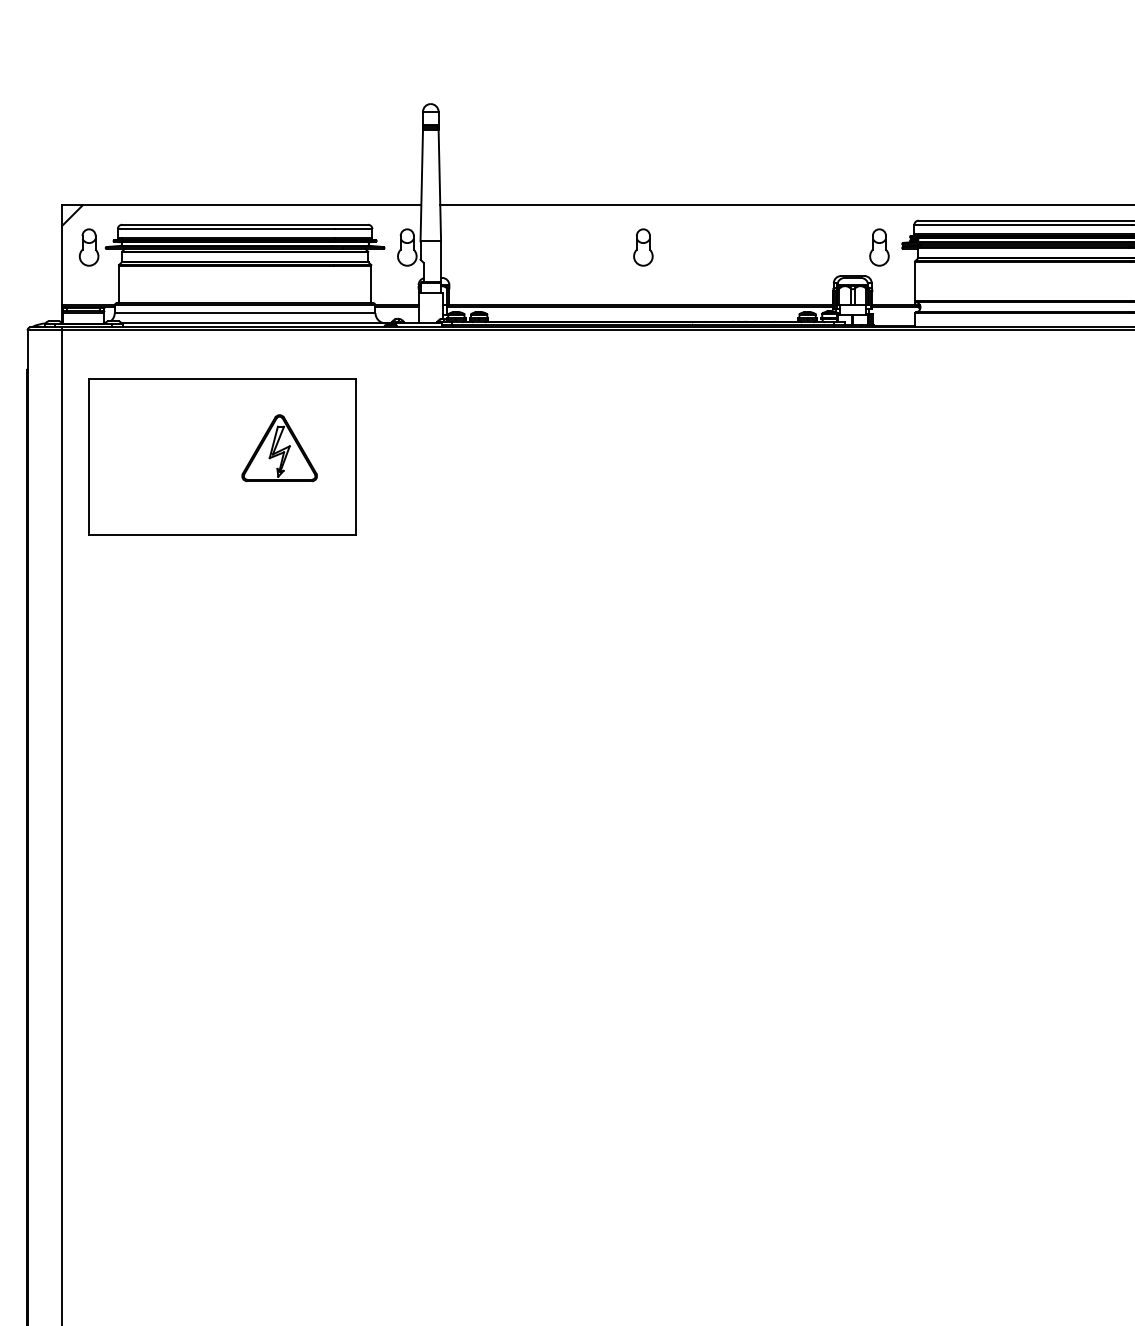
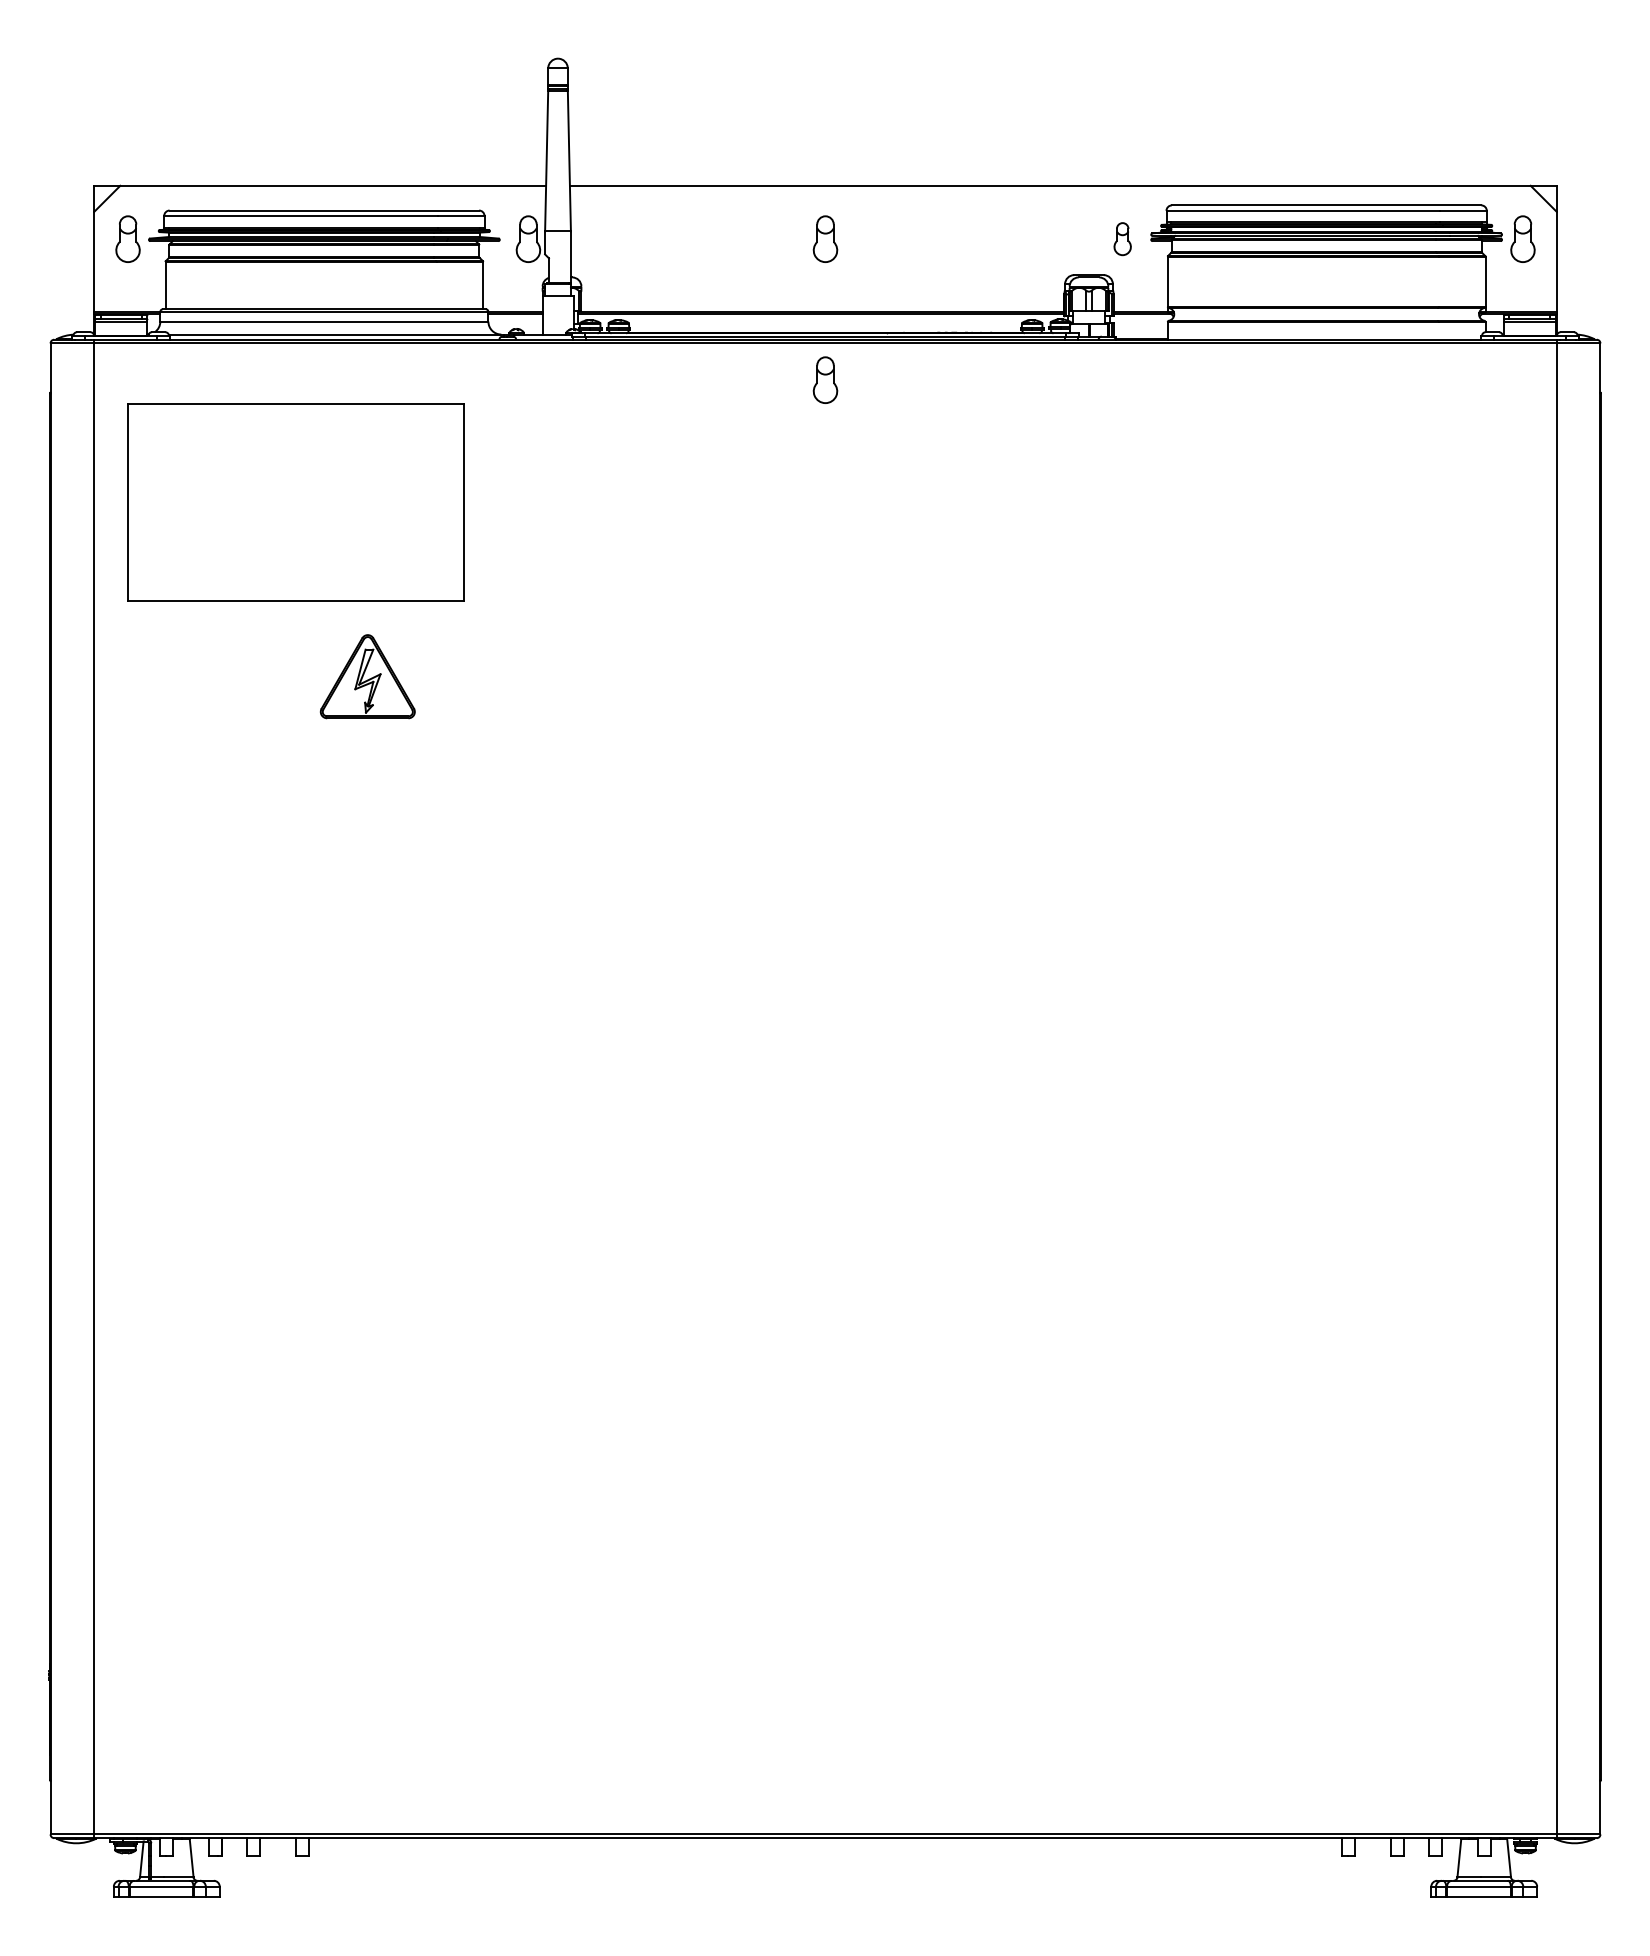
part: (879, 246) -> (1122, 238), size x0.7
part: (643, 359) -> (825, 379), added
part: (279, 448) -> (367, 676), moved

